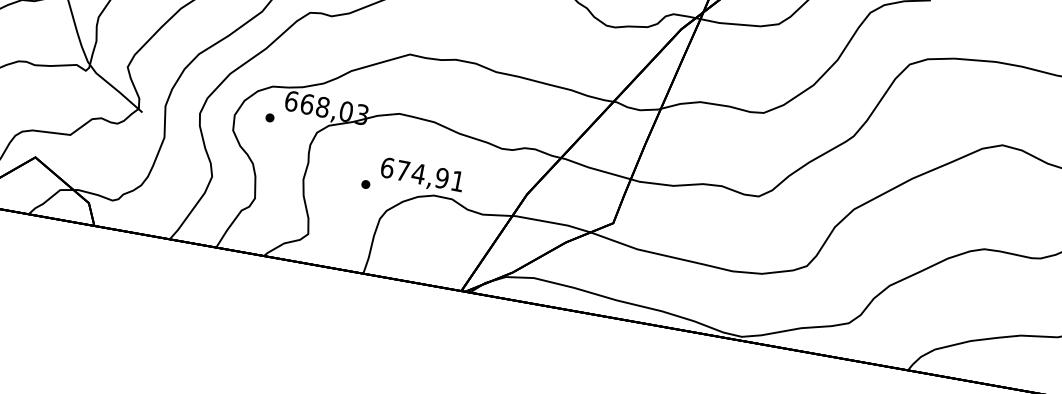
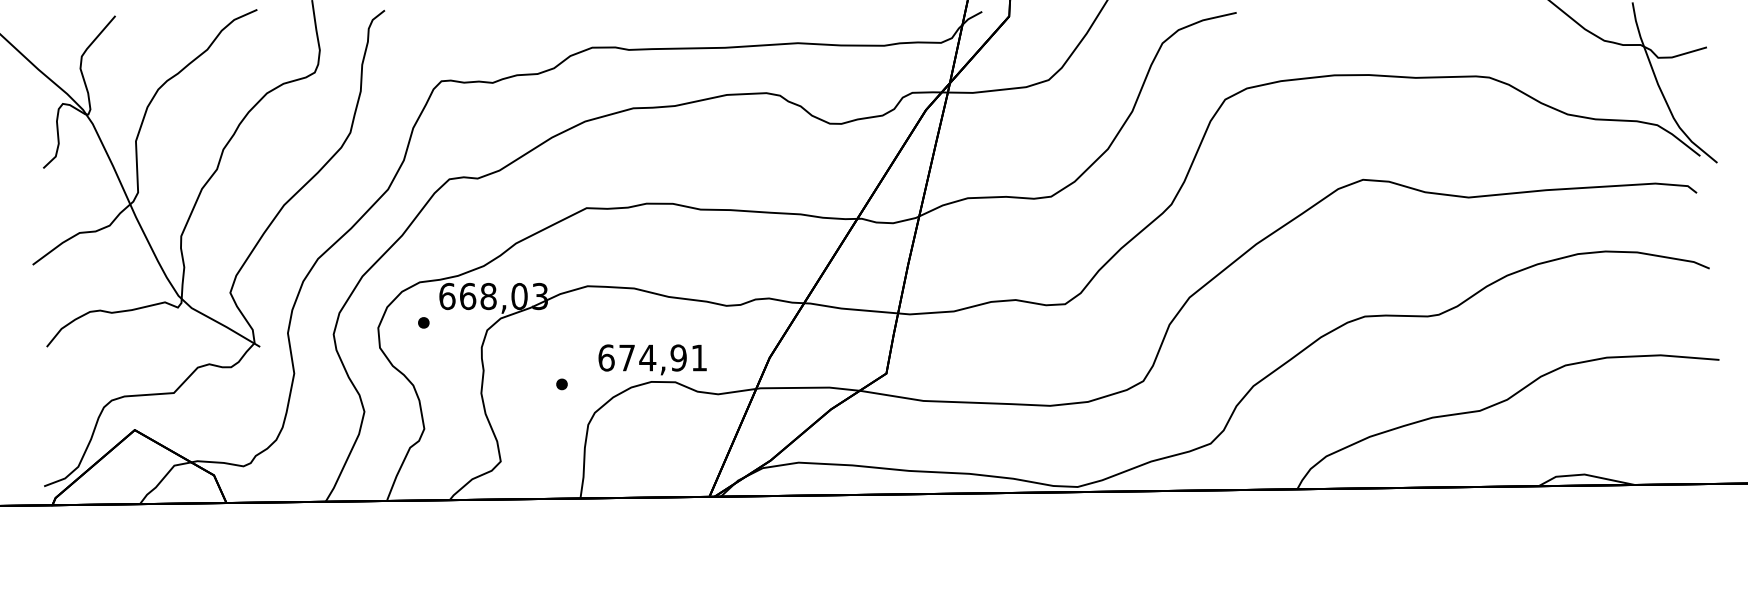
text: (422, 175) -> (652, 359), moved

